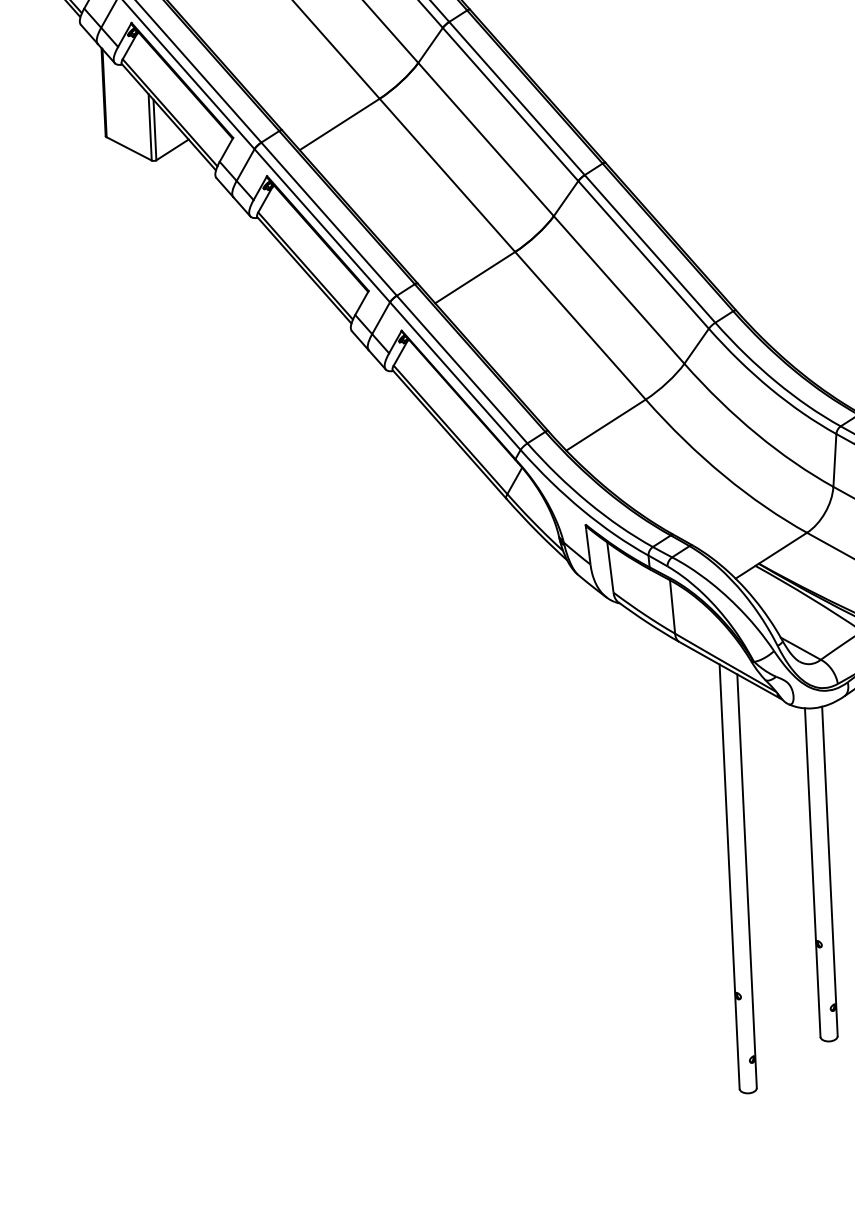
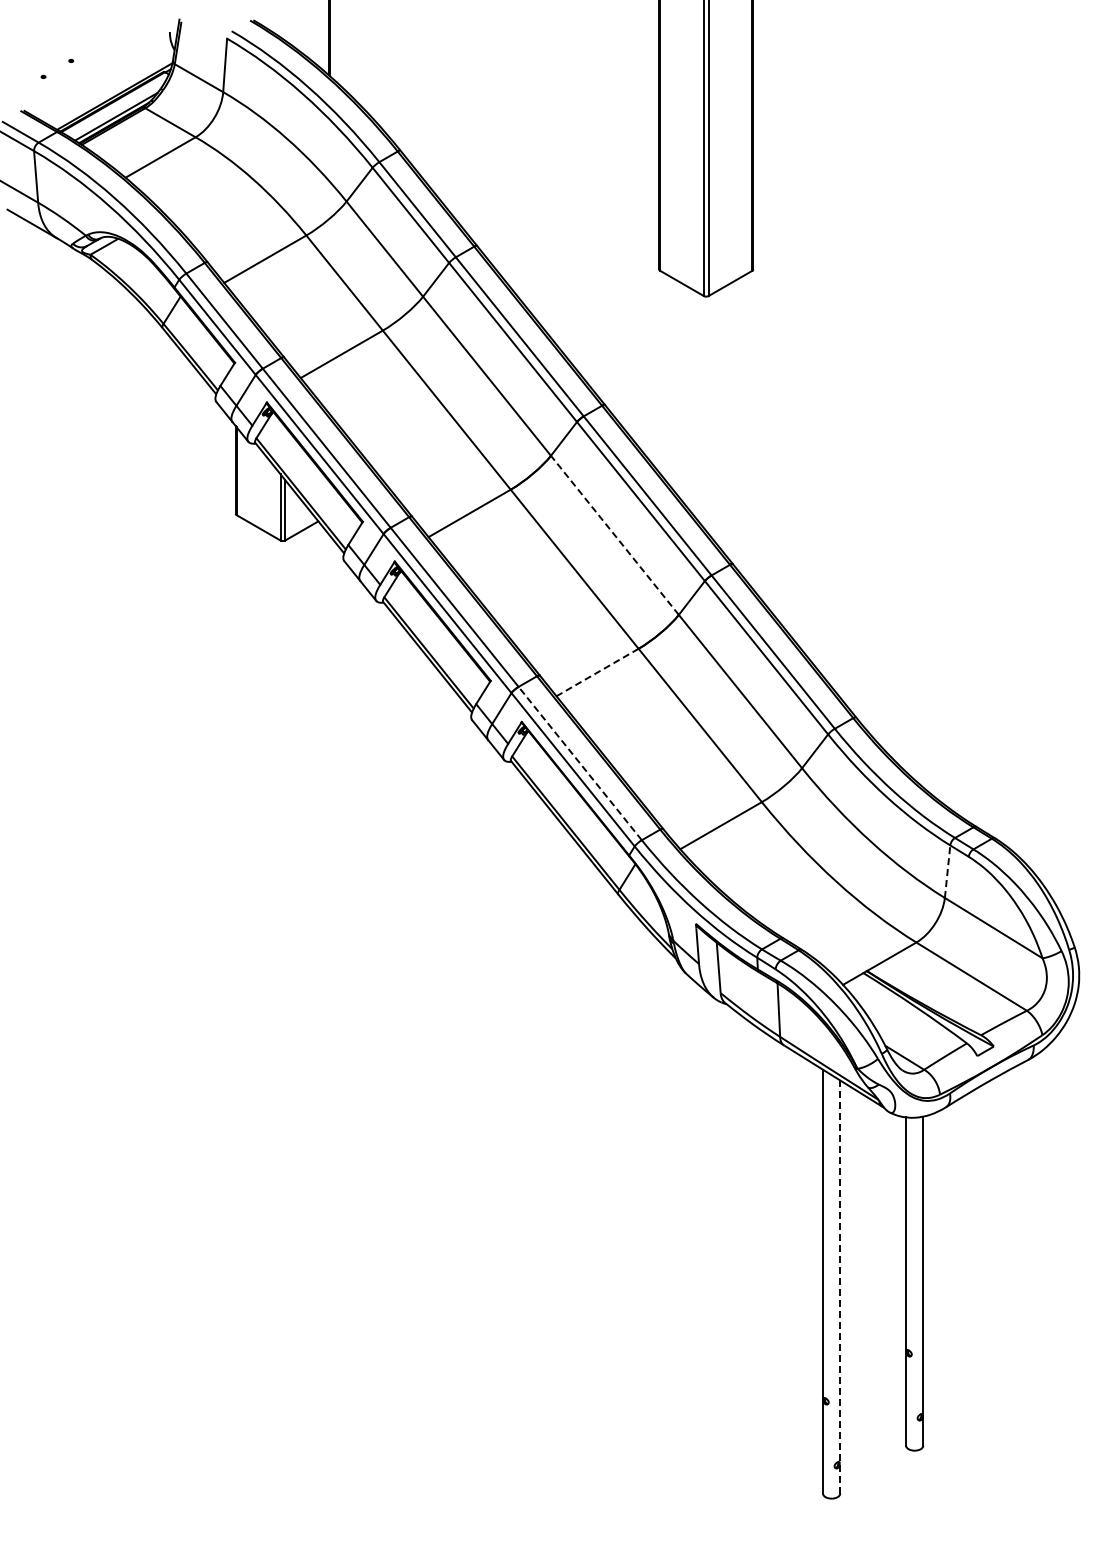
line: (485, 138) -> (614, 534), solid -> dashed
line: (475, 277) -> (597, 672), solid -> dashed
line: (461, 369) -> (579, 763), solid -> dashed
line: (834, 460) -> (947, 871), solid -> dashed
line: (747, 881) -> (840, 1287), solid -> dashed

